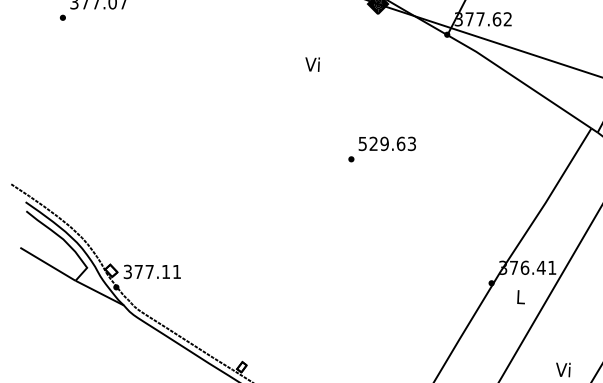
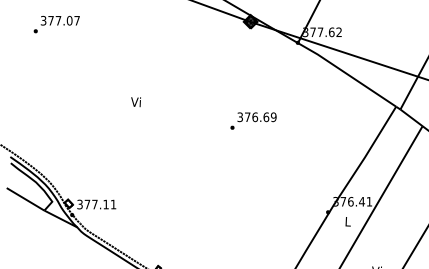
text: (311, 65) -> (135, 102), moved
text: (386, 144) -> (256, 117), 529.63 -> 376.69

